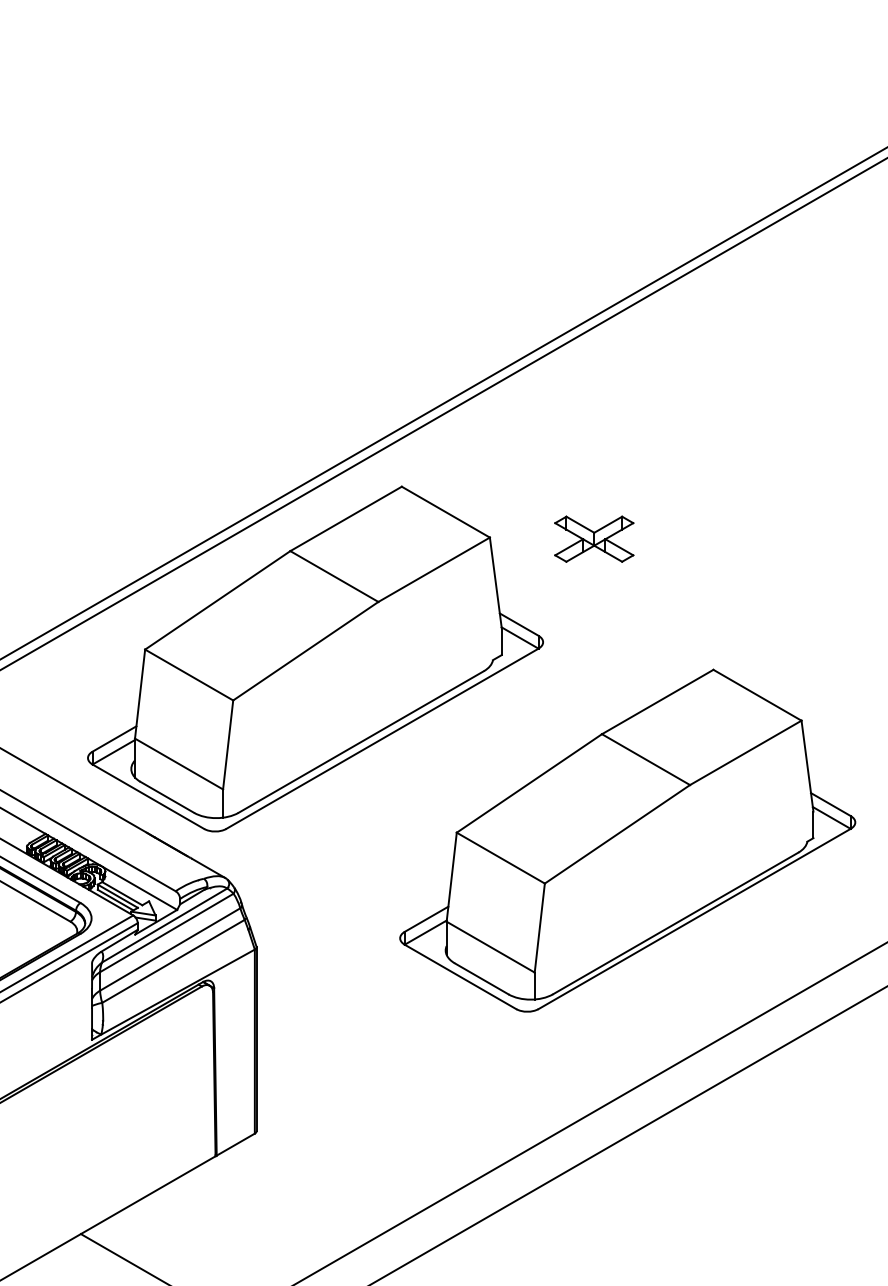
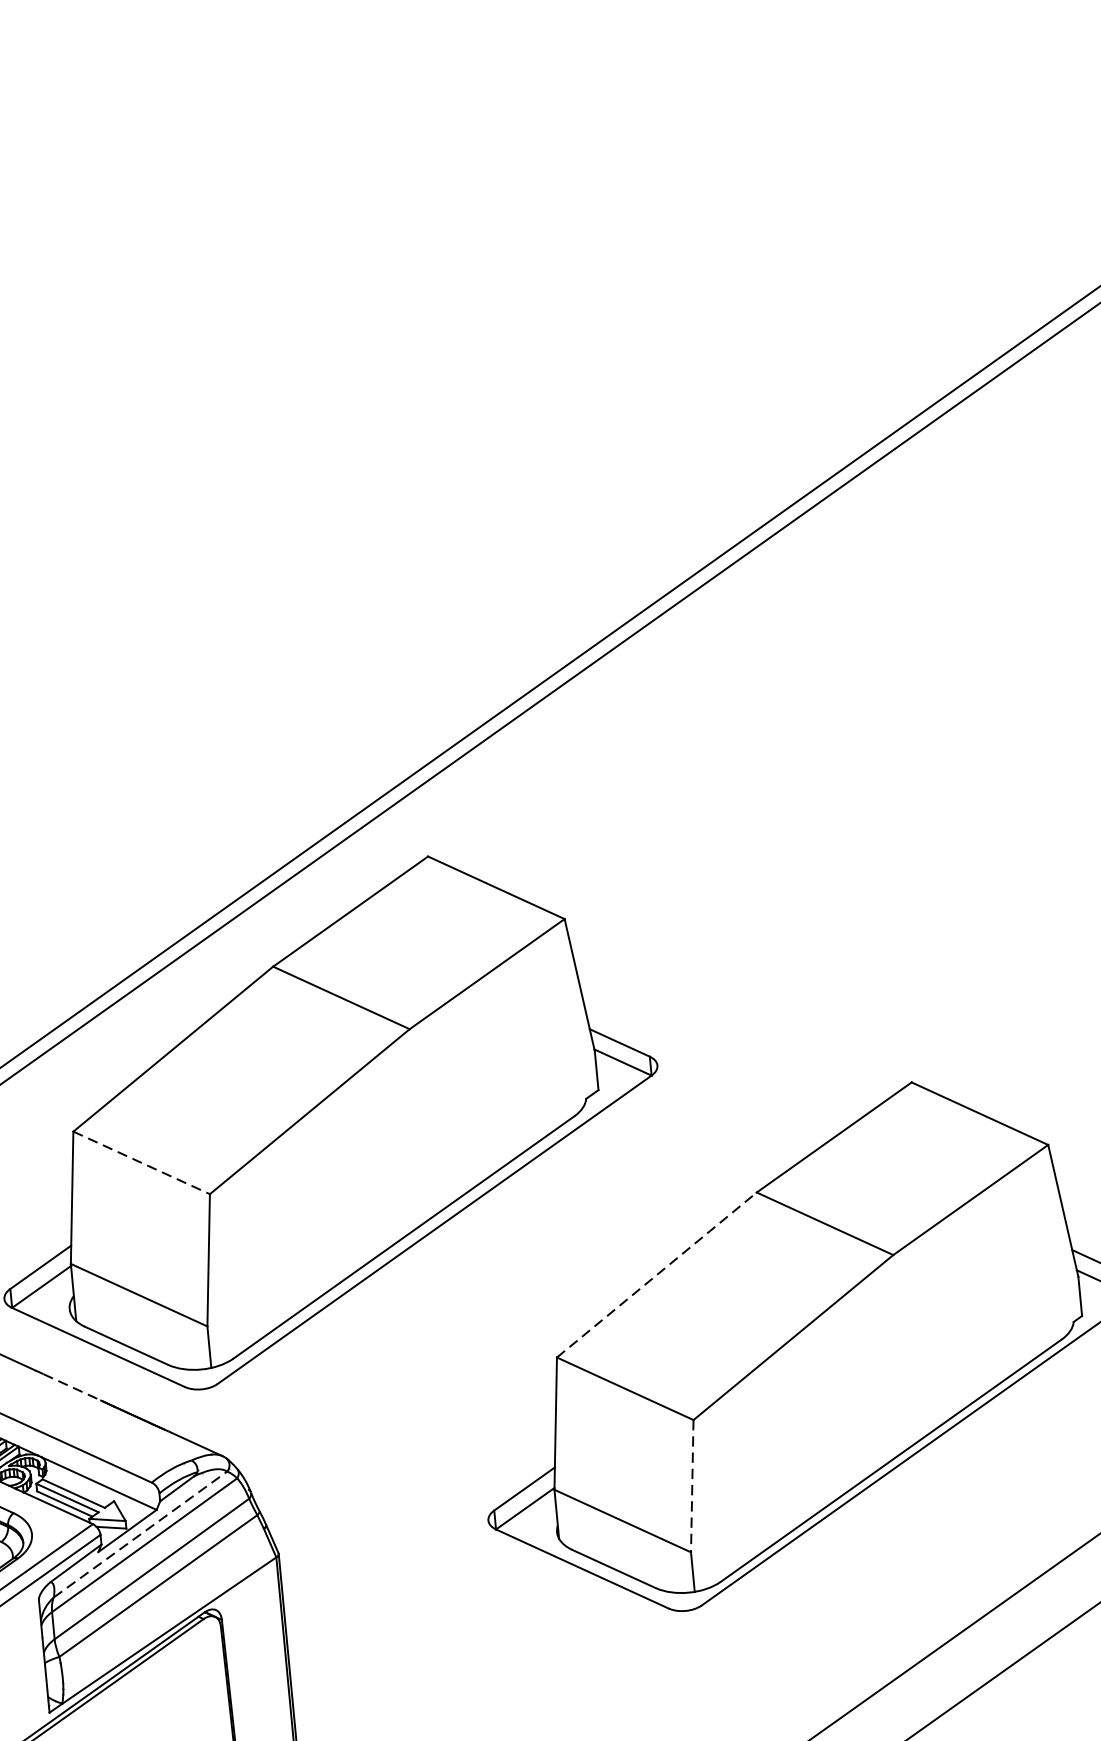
part: (594, 538) -> (718, 905), removed
line: (189, 675) -> (142, 1163), solid -> dashed
line: (529, 783) -> (657, 1275), solid -> dashed
line: (128, 822) -> (72, 1388), solid -> dashed
line: (164, 925) -> (140, 1534), solid -> dashed
line: (539, 928) -> (691, 1486), solid -> dashed

